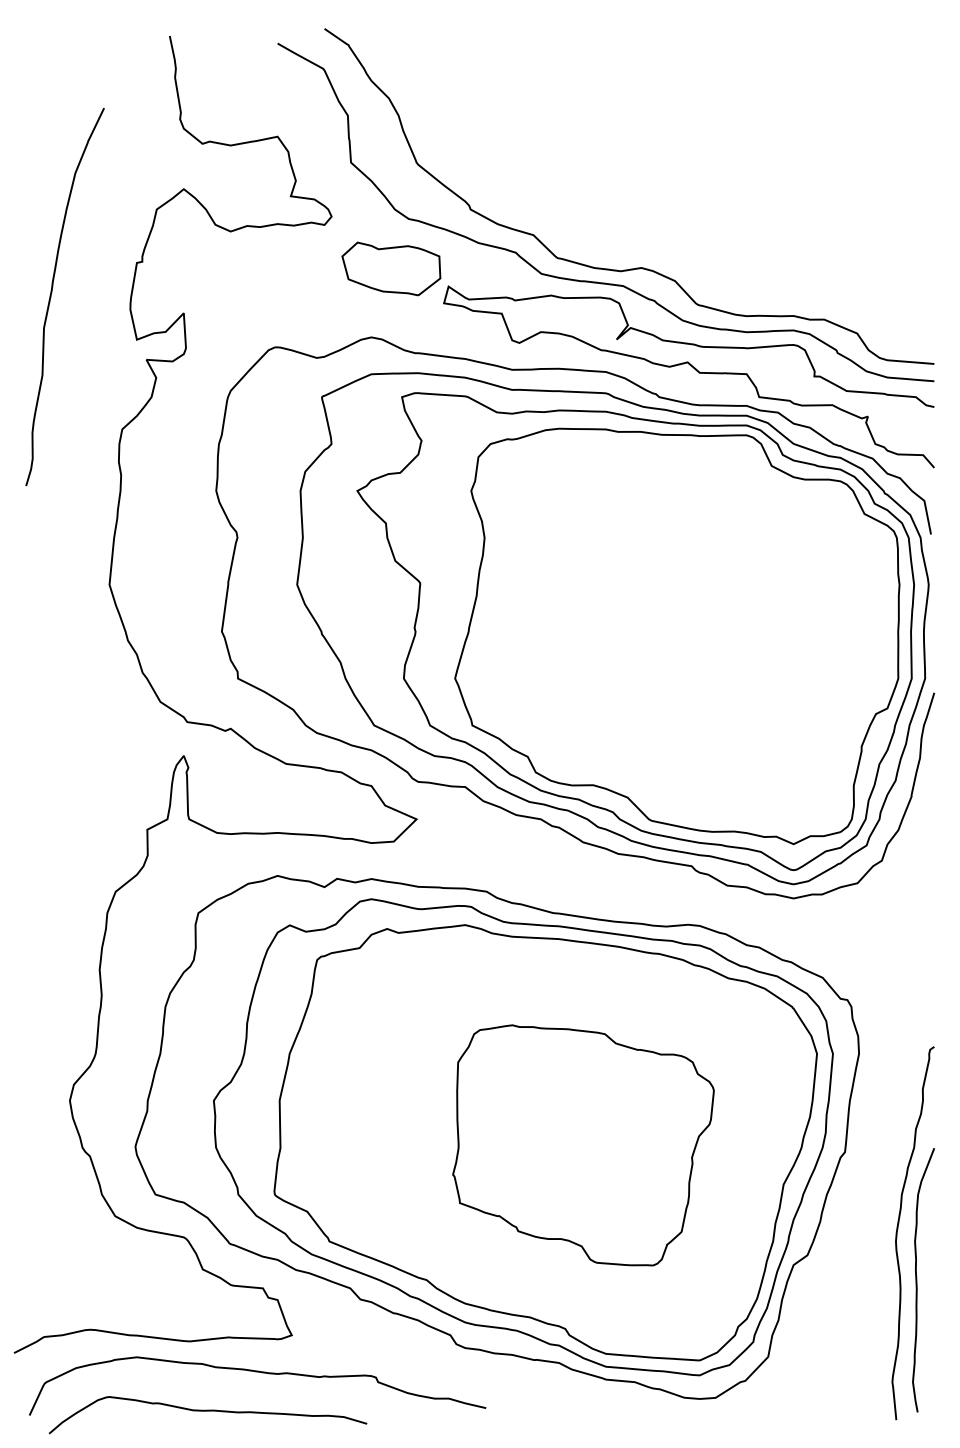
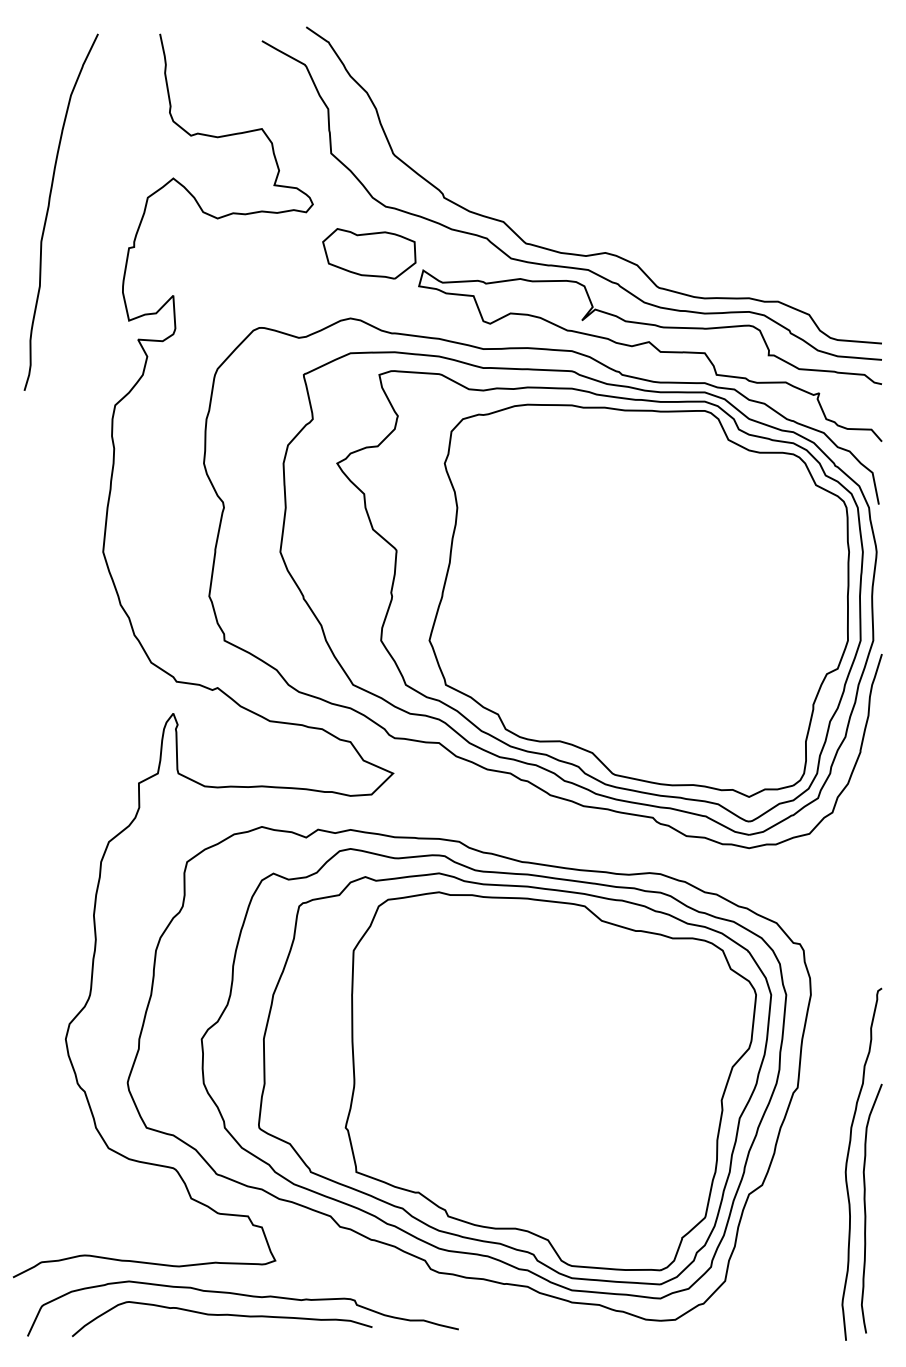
curve: (52, 292) -> (49, 208), moved
part: (583, 1145) -> (550, 1081), size x1.67
curve: (208, 1411) -> (222, 1315), moved

